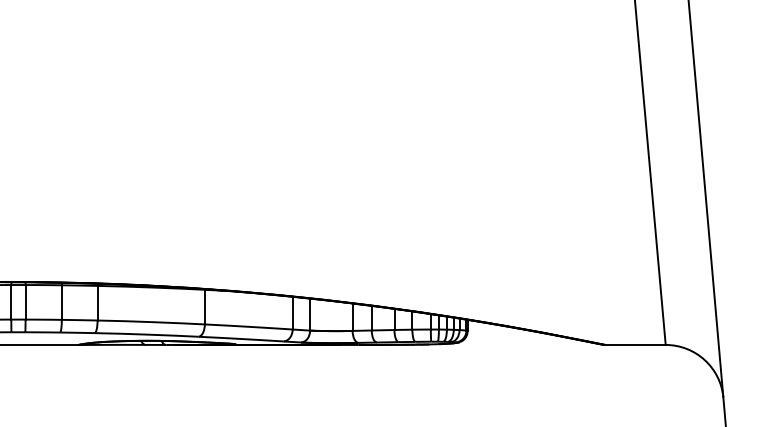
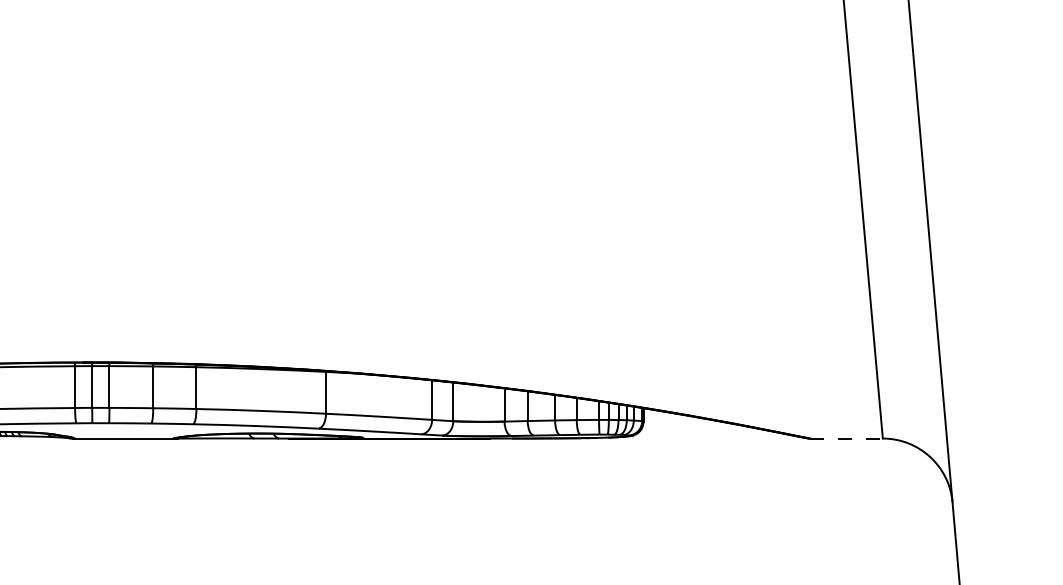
line: (636, 344) -> (847, 438), solid -> dashed

